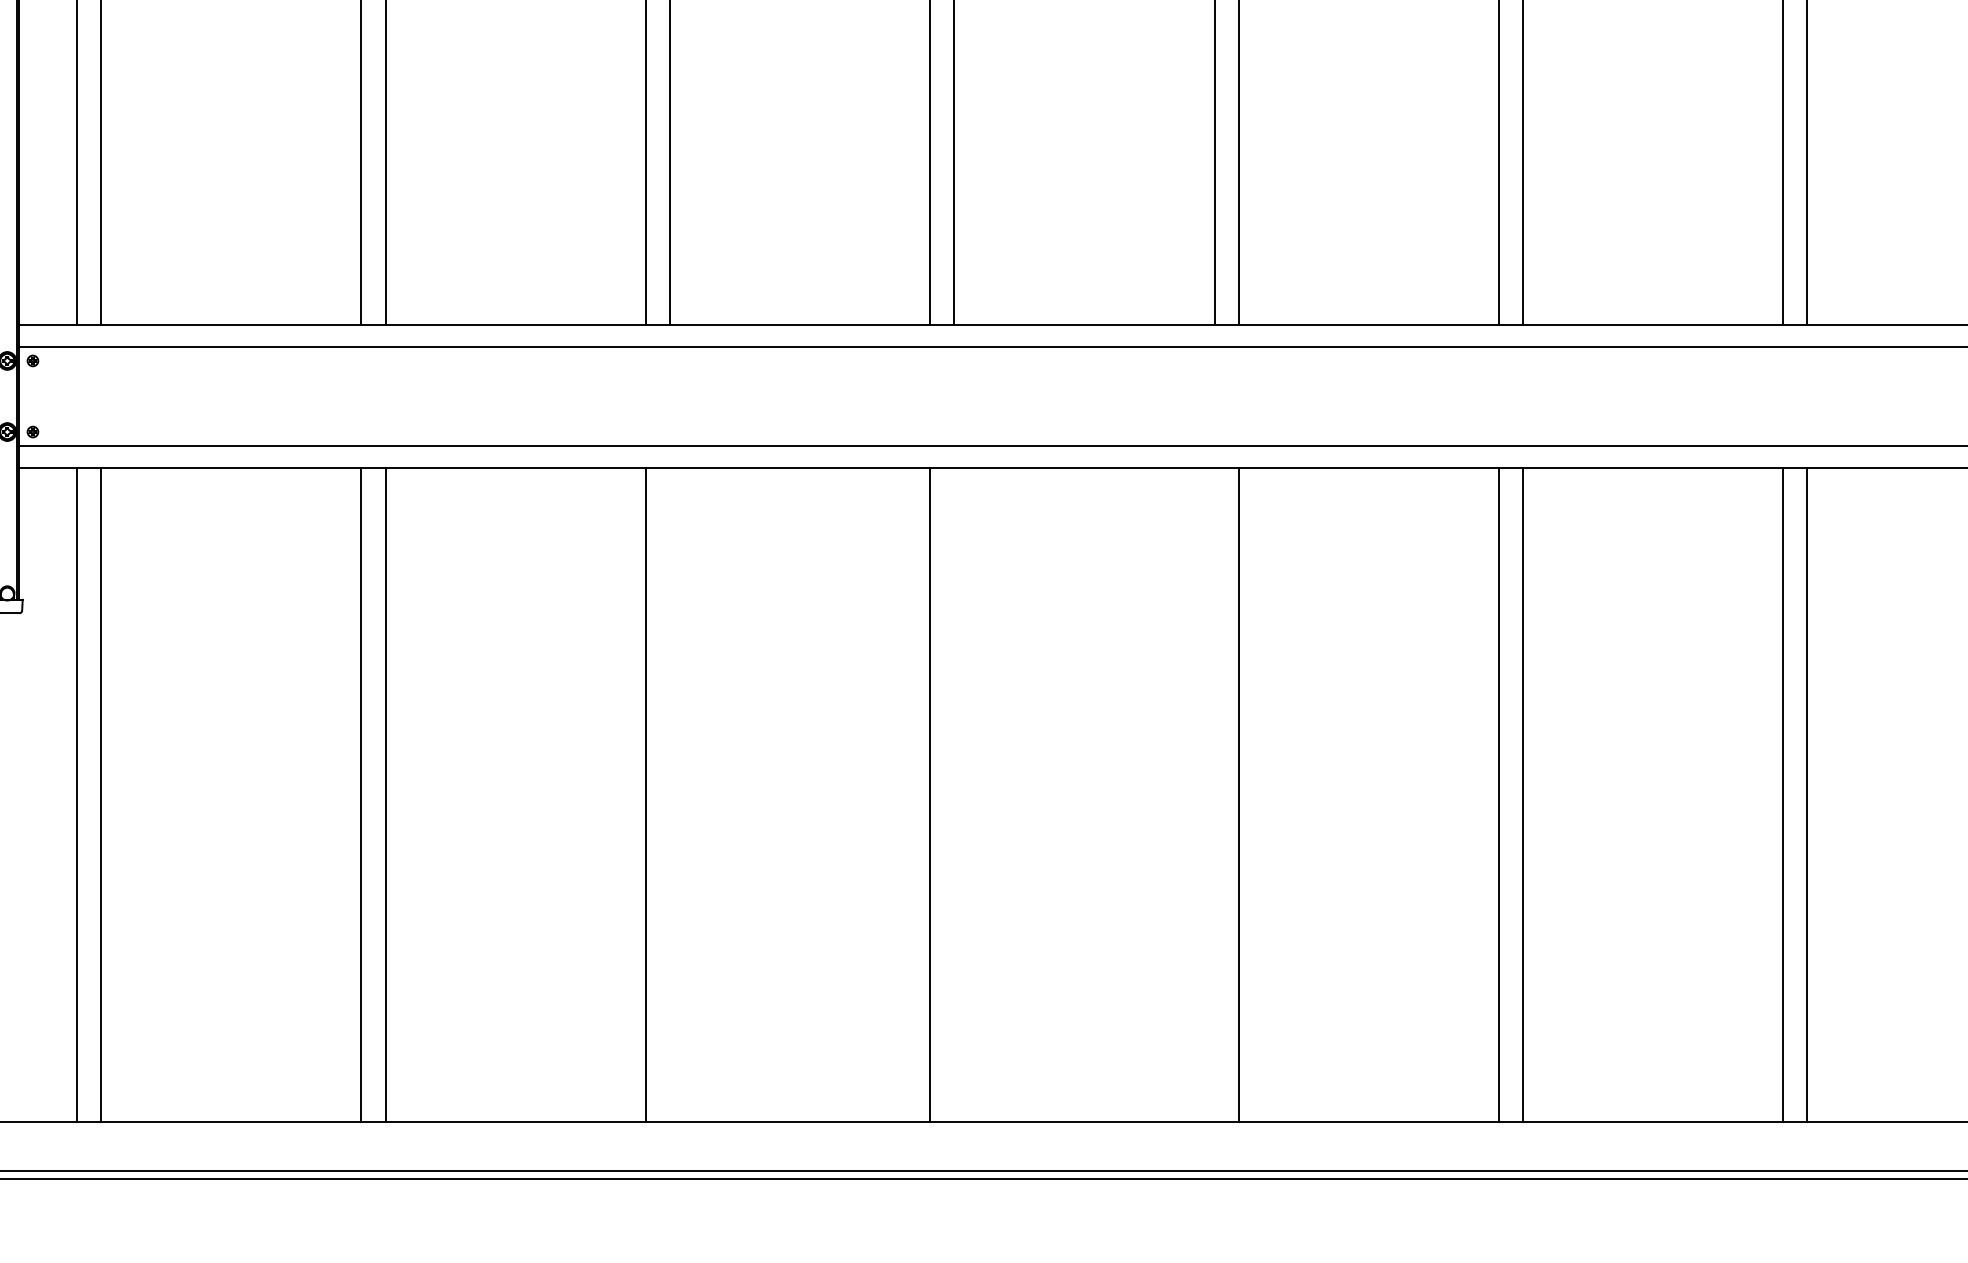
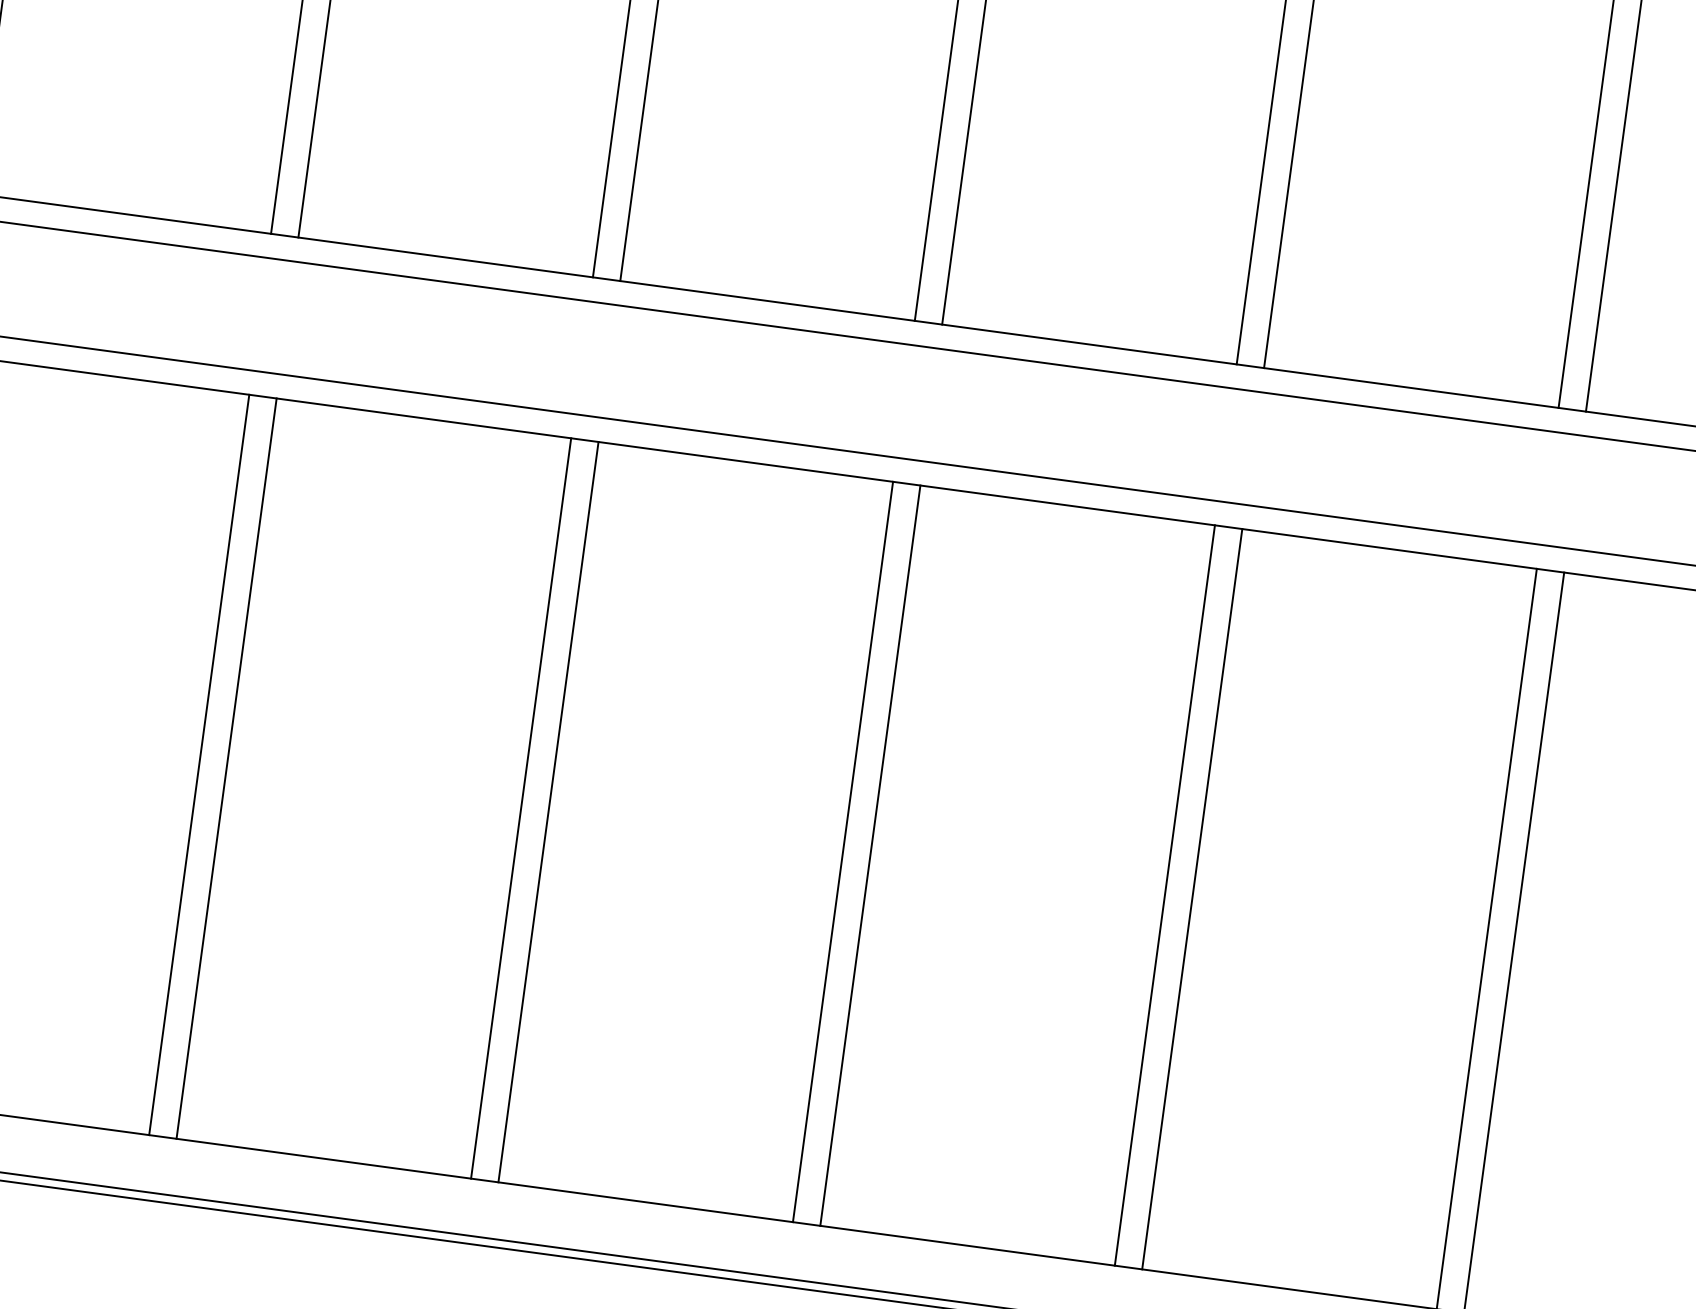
line: (669, 794) -> (226, 768), added
line: (954, 794) -> (548, 812), added
line: (1214, 794) -> (842, 851), added

